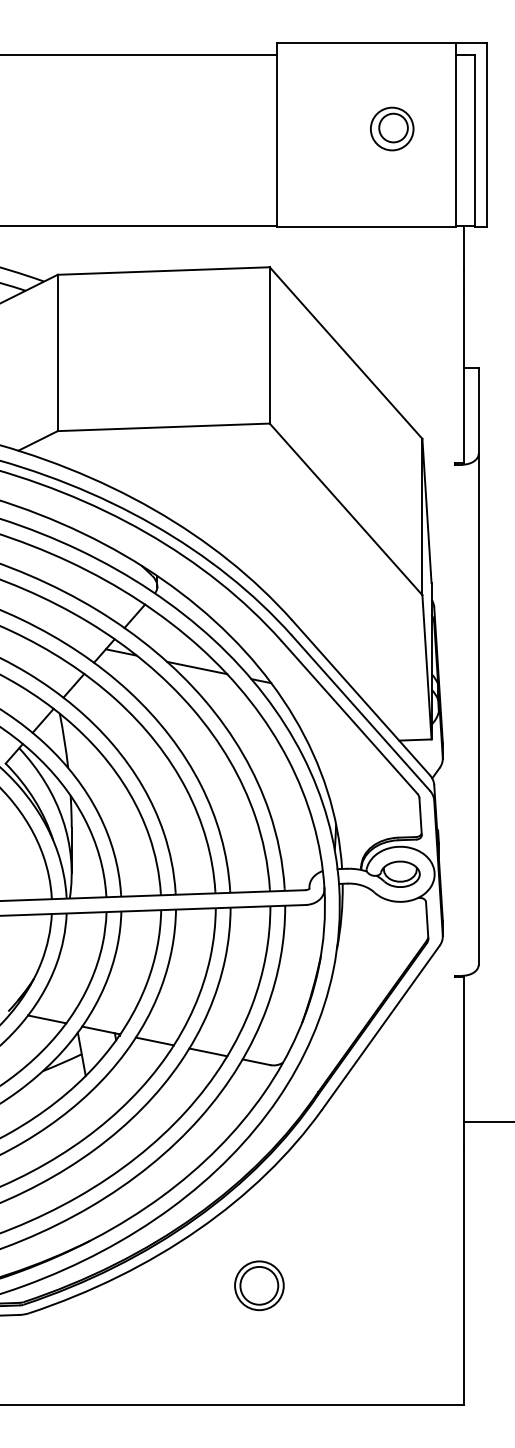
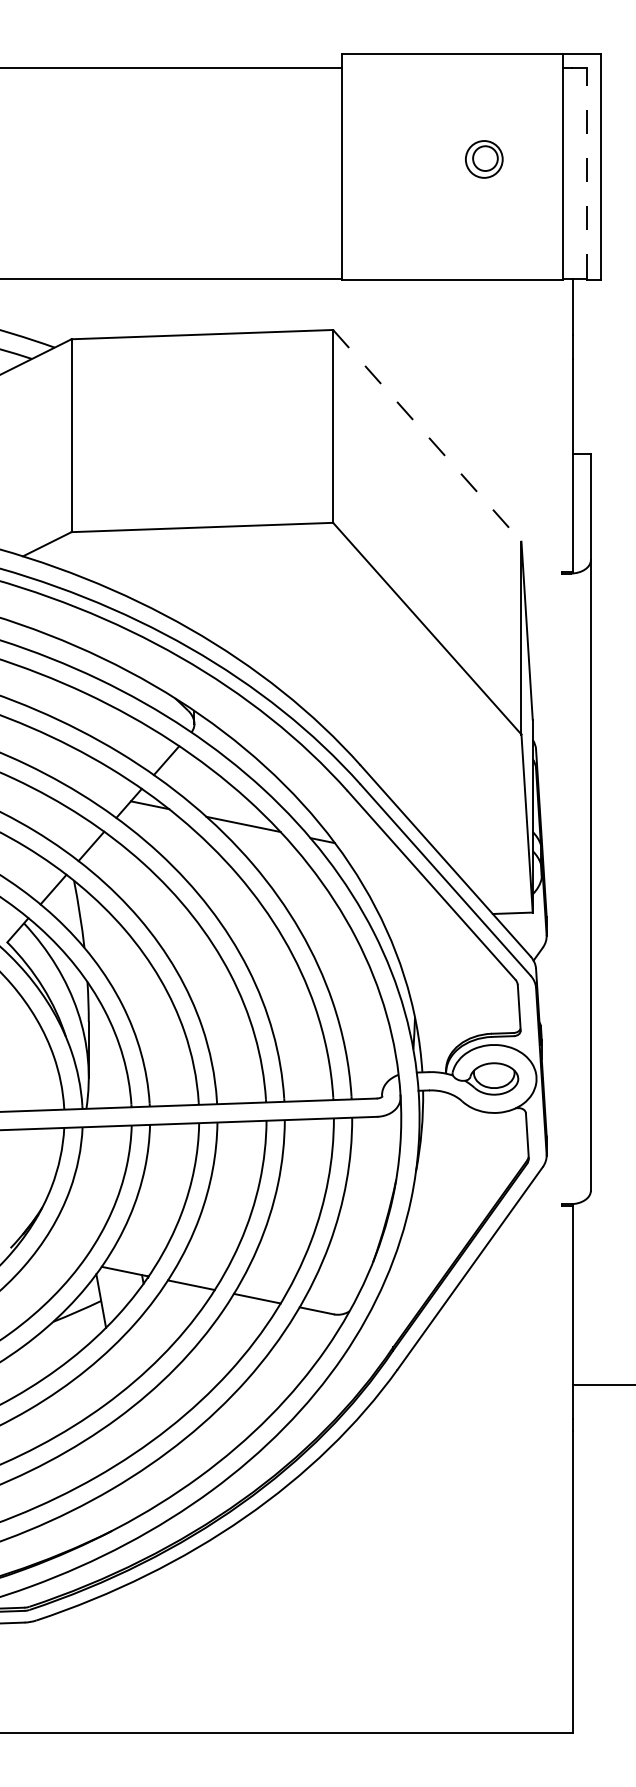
part: (392, 129) -> (484, 159), size x0.7
line: (475, 139) -> (586, 172), solid -> dashed
line: (346, 352) -> (427, 435), solid -> dashed
line: (47, 1019) -> (58, 1257), removed
part: (259, 1285) -> (320, 1586), removed

